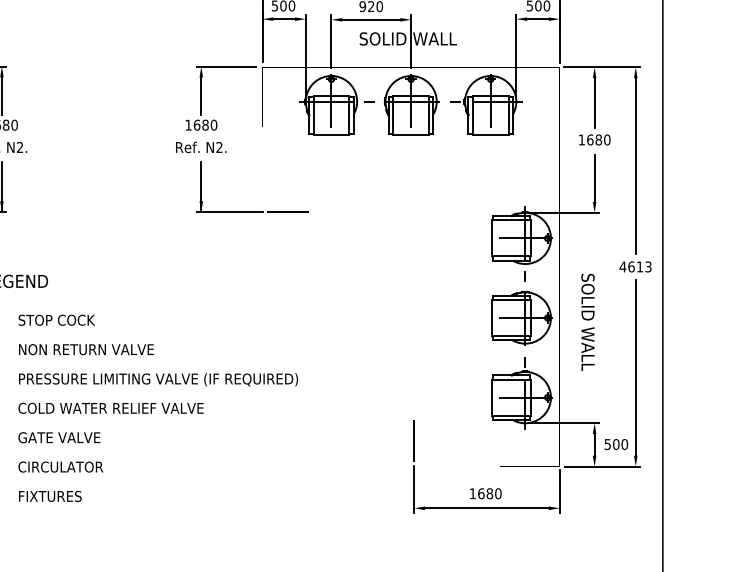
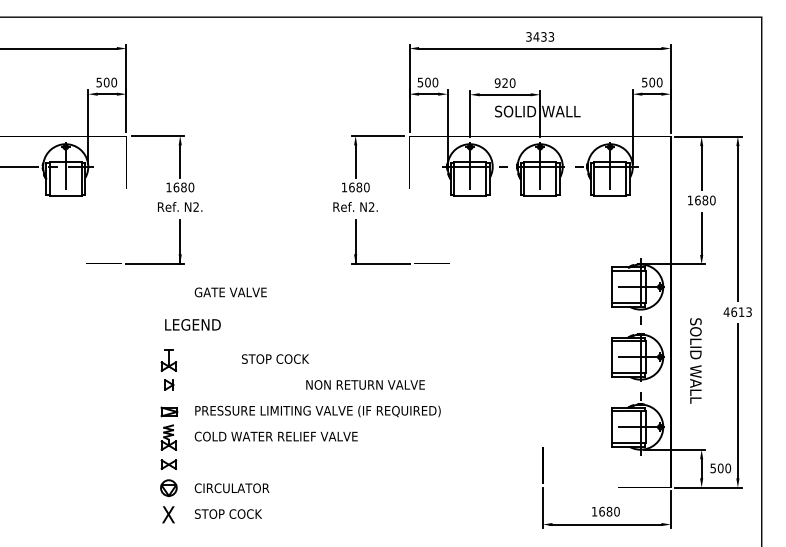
text: (56, 319) -> (275, 358), moved
text: (86, 349) -> (365, 384), moved
text: (59, 437) -> (230, 292), moved
text: (56, 495) -> (228, 513), FIXTURES -> STOP COCK

